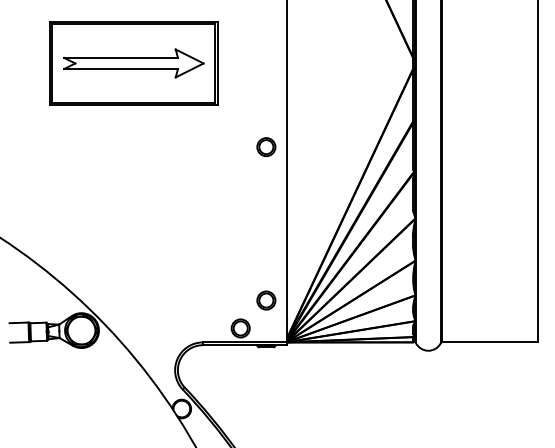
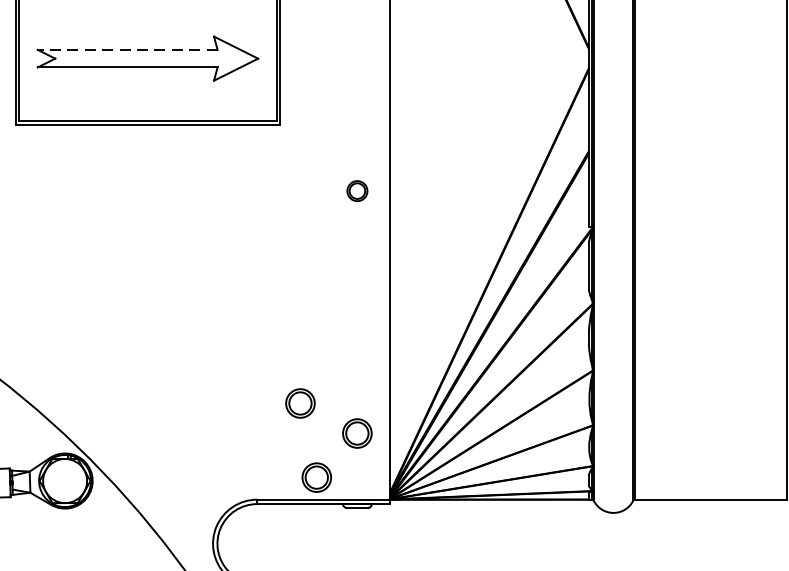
line: (121, 57) -> (128, 49), solid -> dashed
part: (266, 147) -> (357, 191), size x0.7
part: (230, 281) -> (300, 403), added

